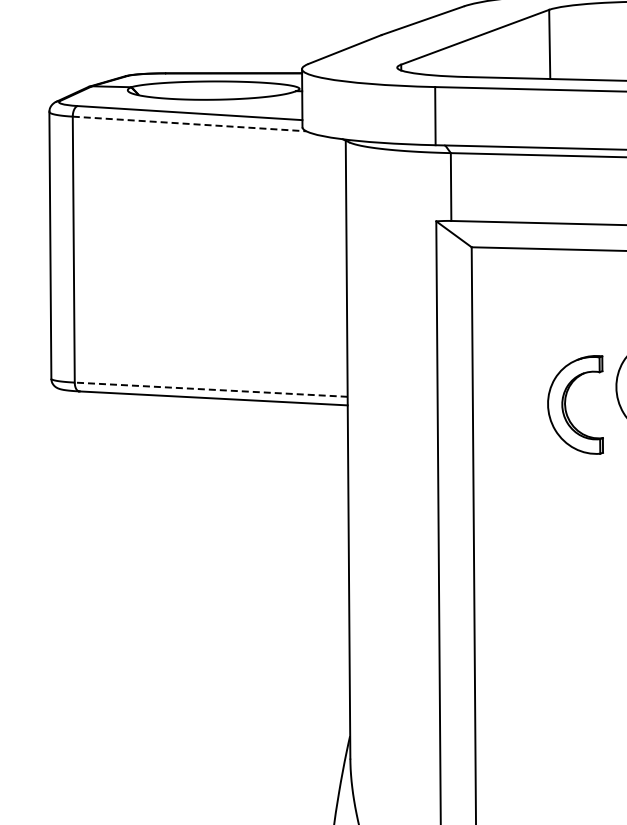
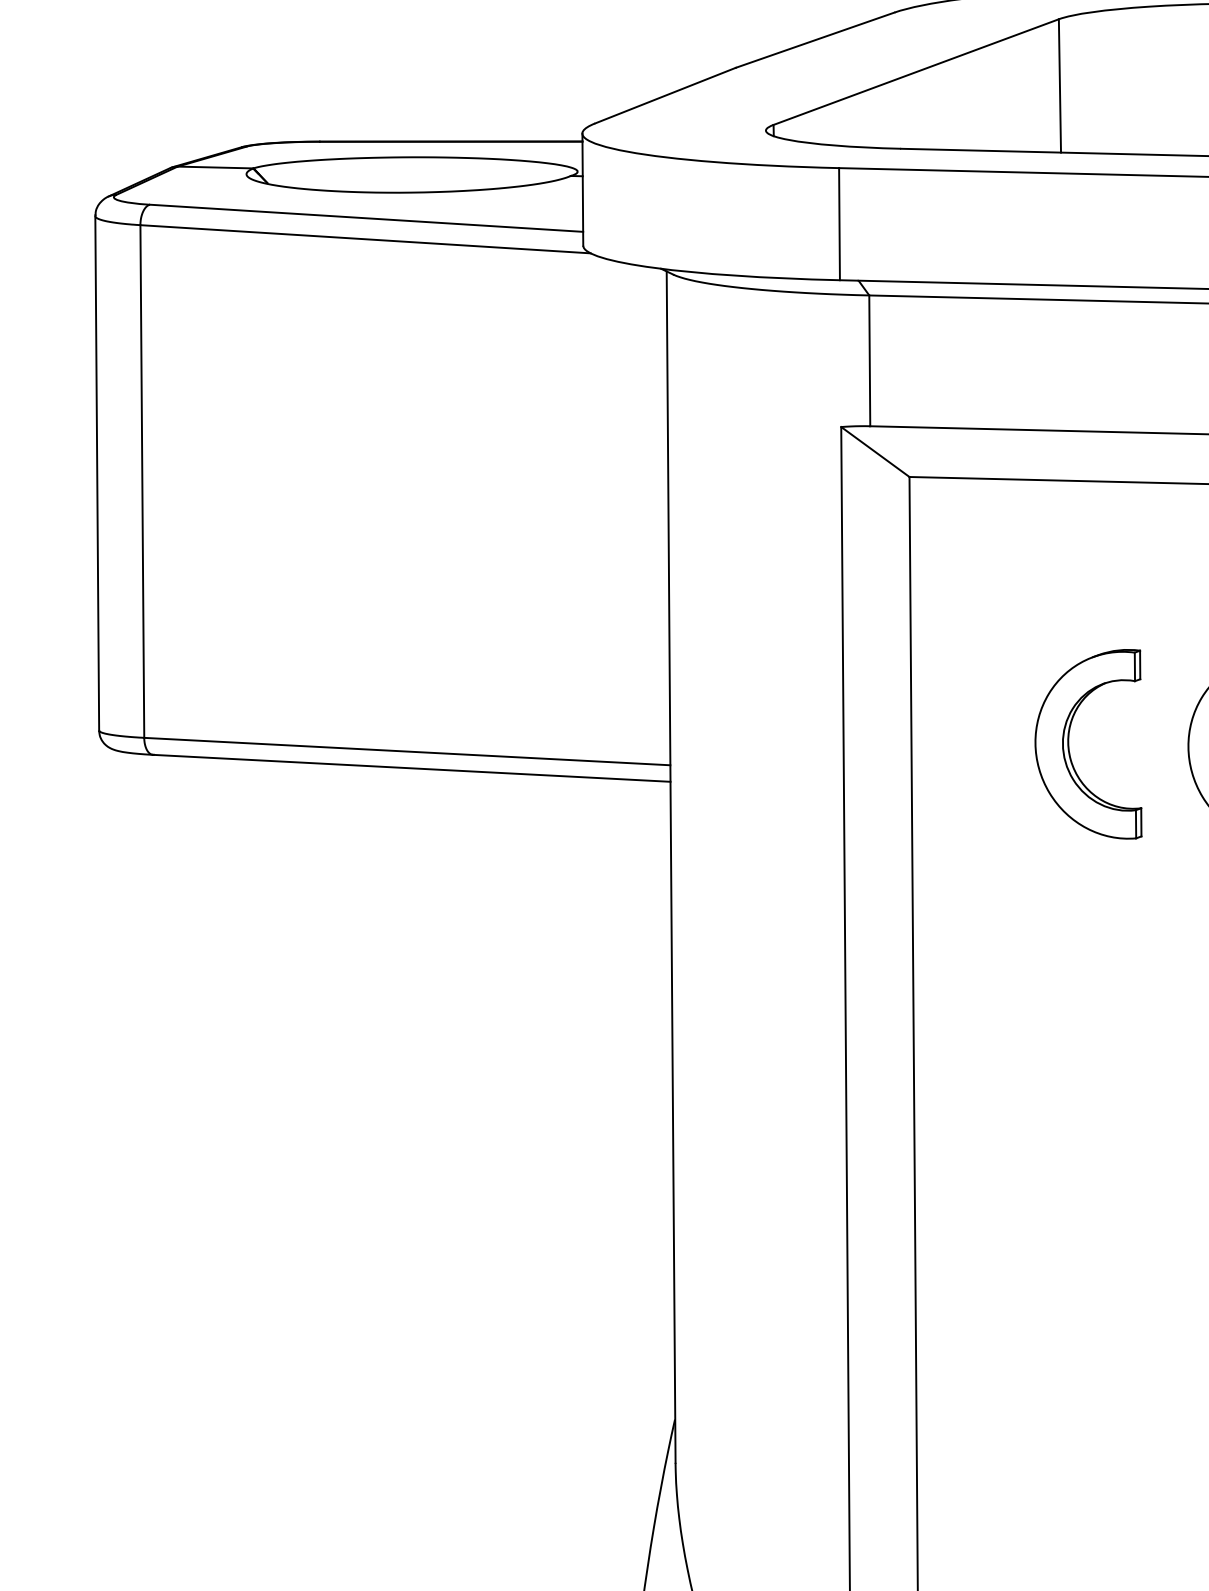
line: (190, 124) -> (367, 240), dashed -> solid
line: (211, 389) -> (407, 751), dashed -> solid
part: (566, 405) -> (1071, 745), moved

